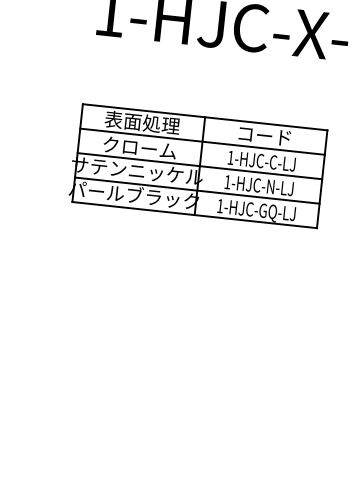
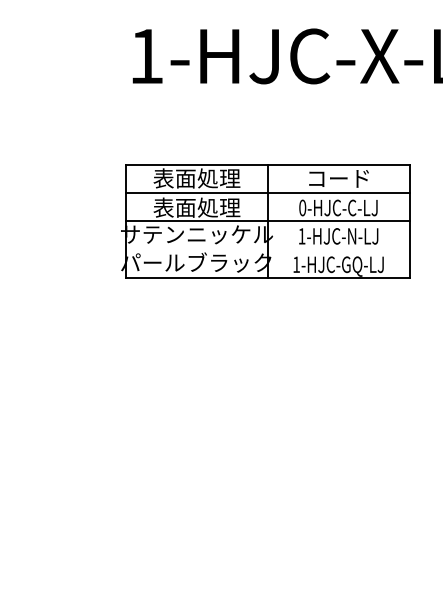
text: (139, 147) -> (196, 207), クローム -> 表面処理
text: (230, 157) -> (302, 207), 1-HJC-C-LJ -> 0-HJC-C-LJ
line: (197, 190) -> (268, 249), removed

